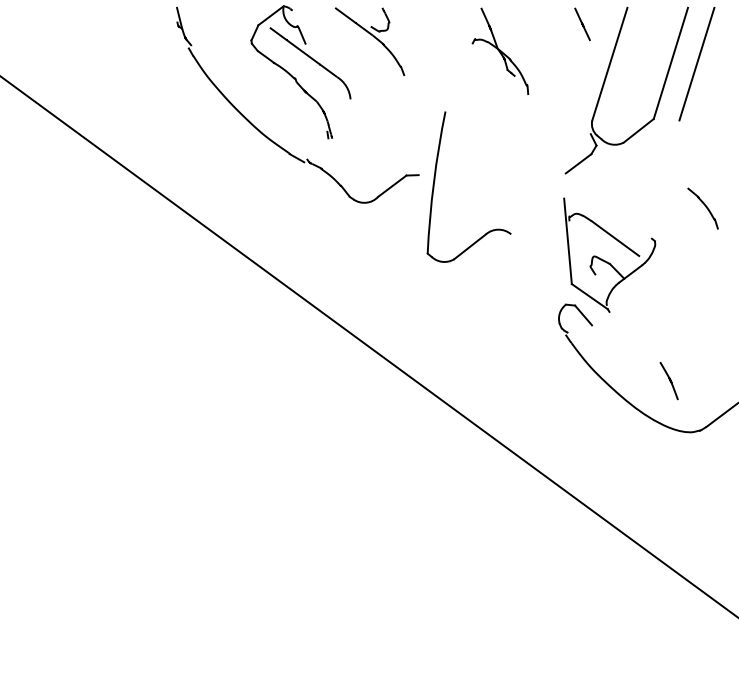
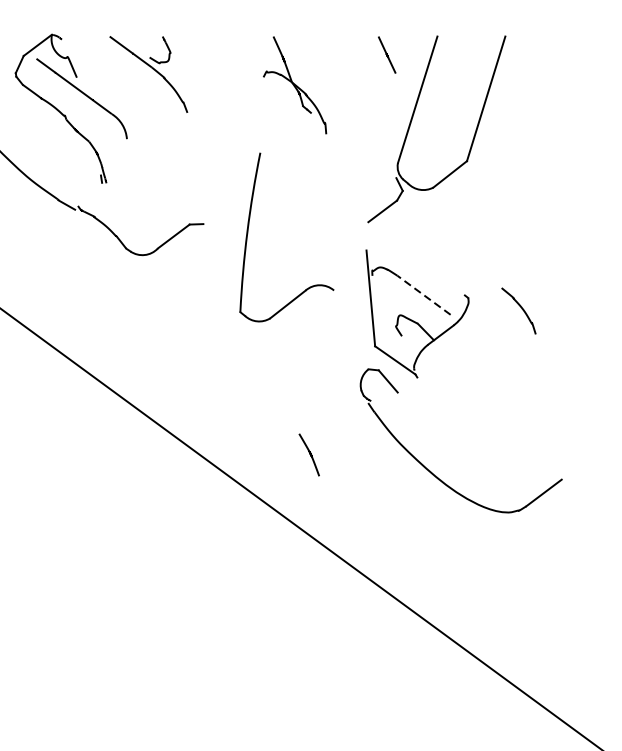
line: (696, 63) -> (514, 98), removed
part: (435, 181) -> (249, 231), moved
curve: (705, 207) -> (521, 309), moved
line: (615, 238) -> (424, 295), solid -> dashed
curve: (669, 381) -> (309, 455), moved

